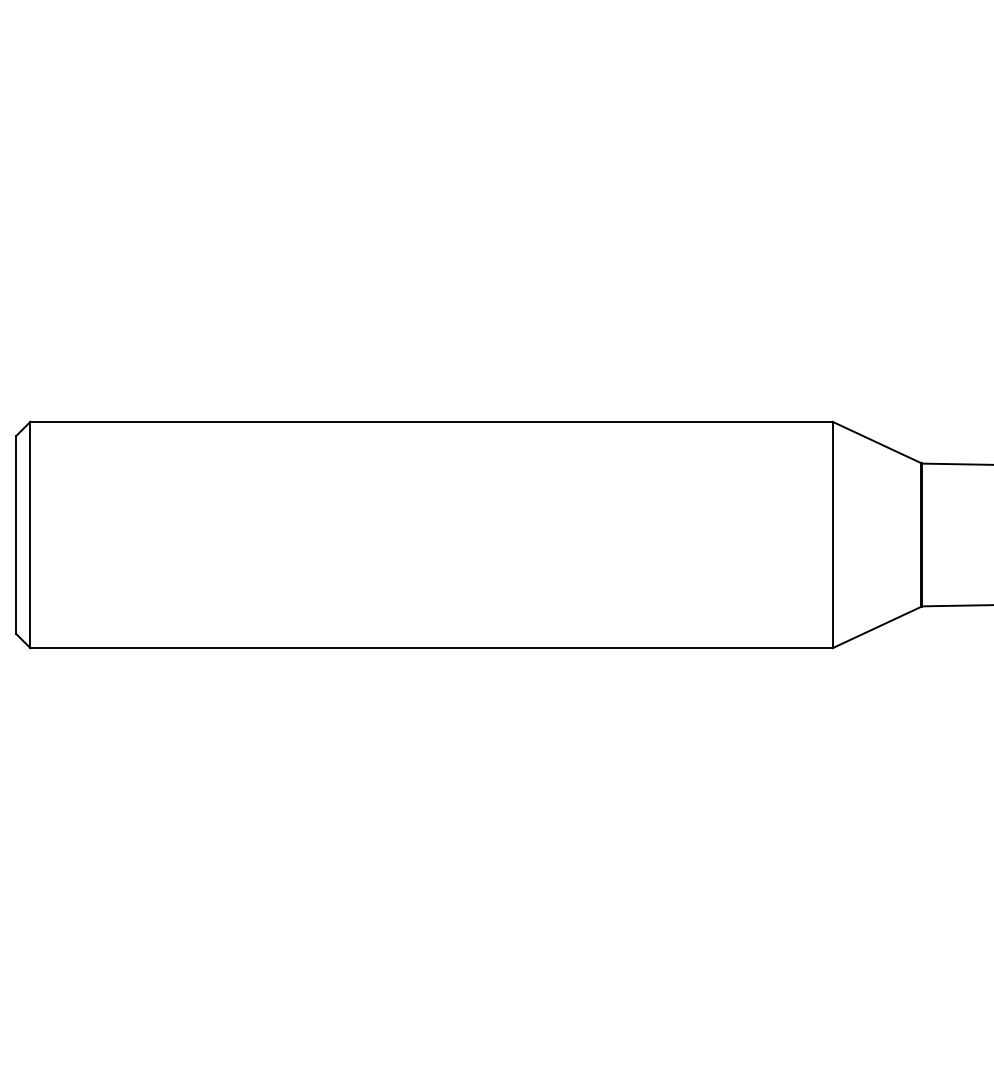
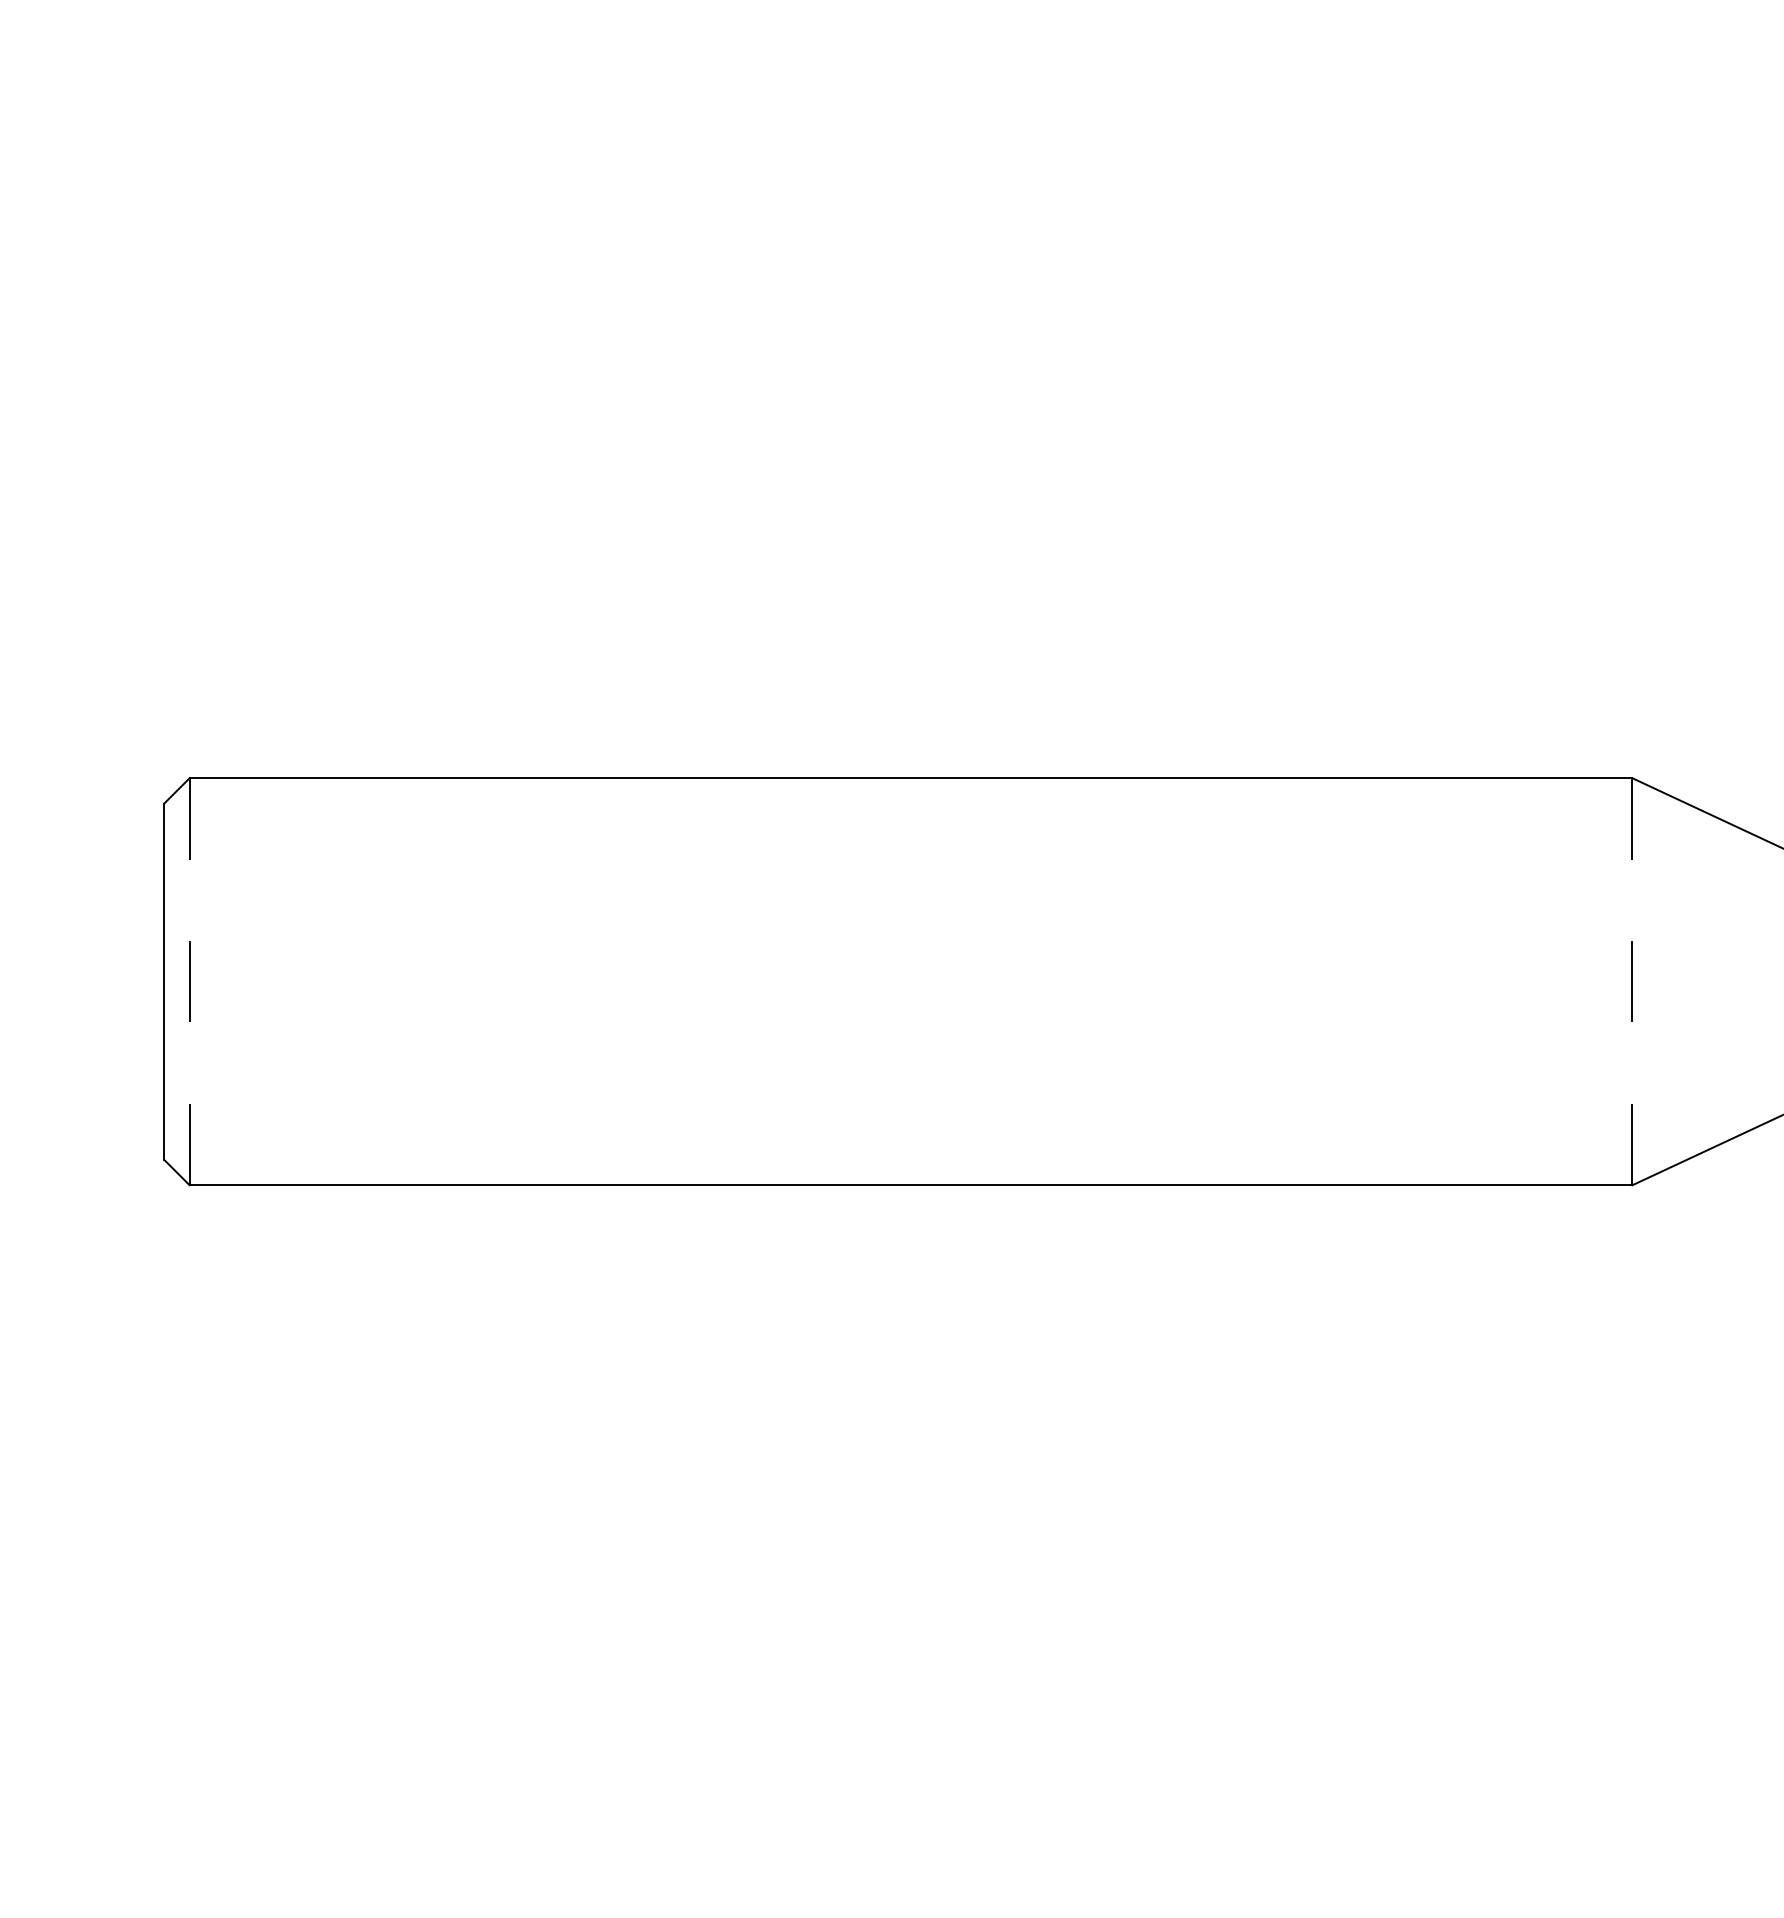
line: (30, 534) -> (189, 980), solid -> dashed
line: (832, 534) -> (1632, 980), solid -> dashed

